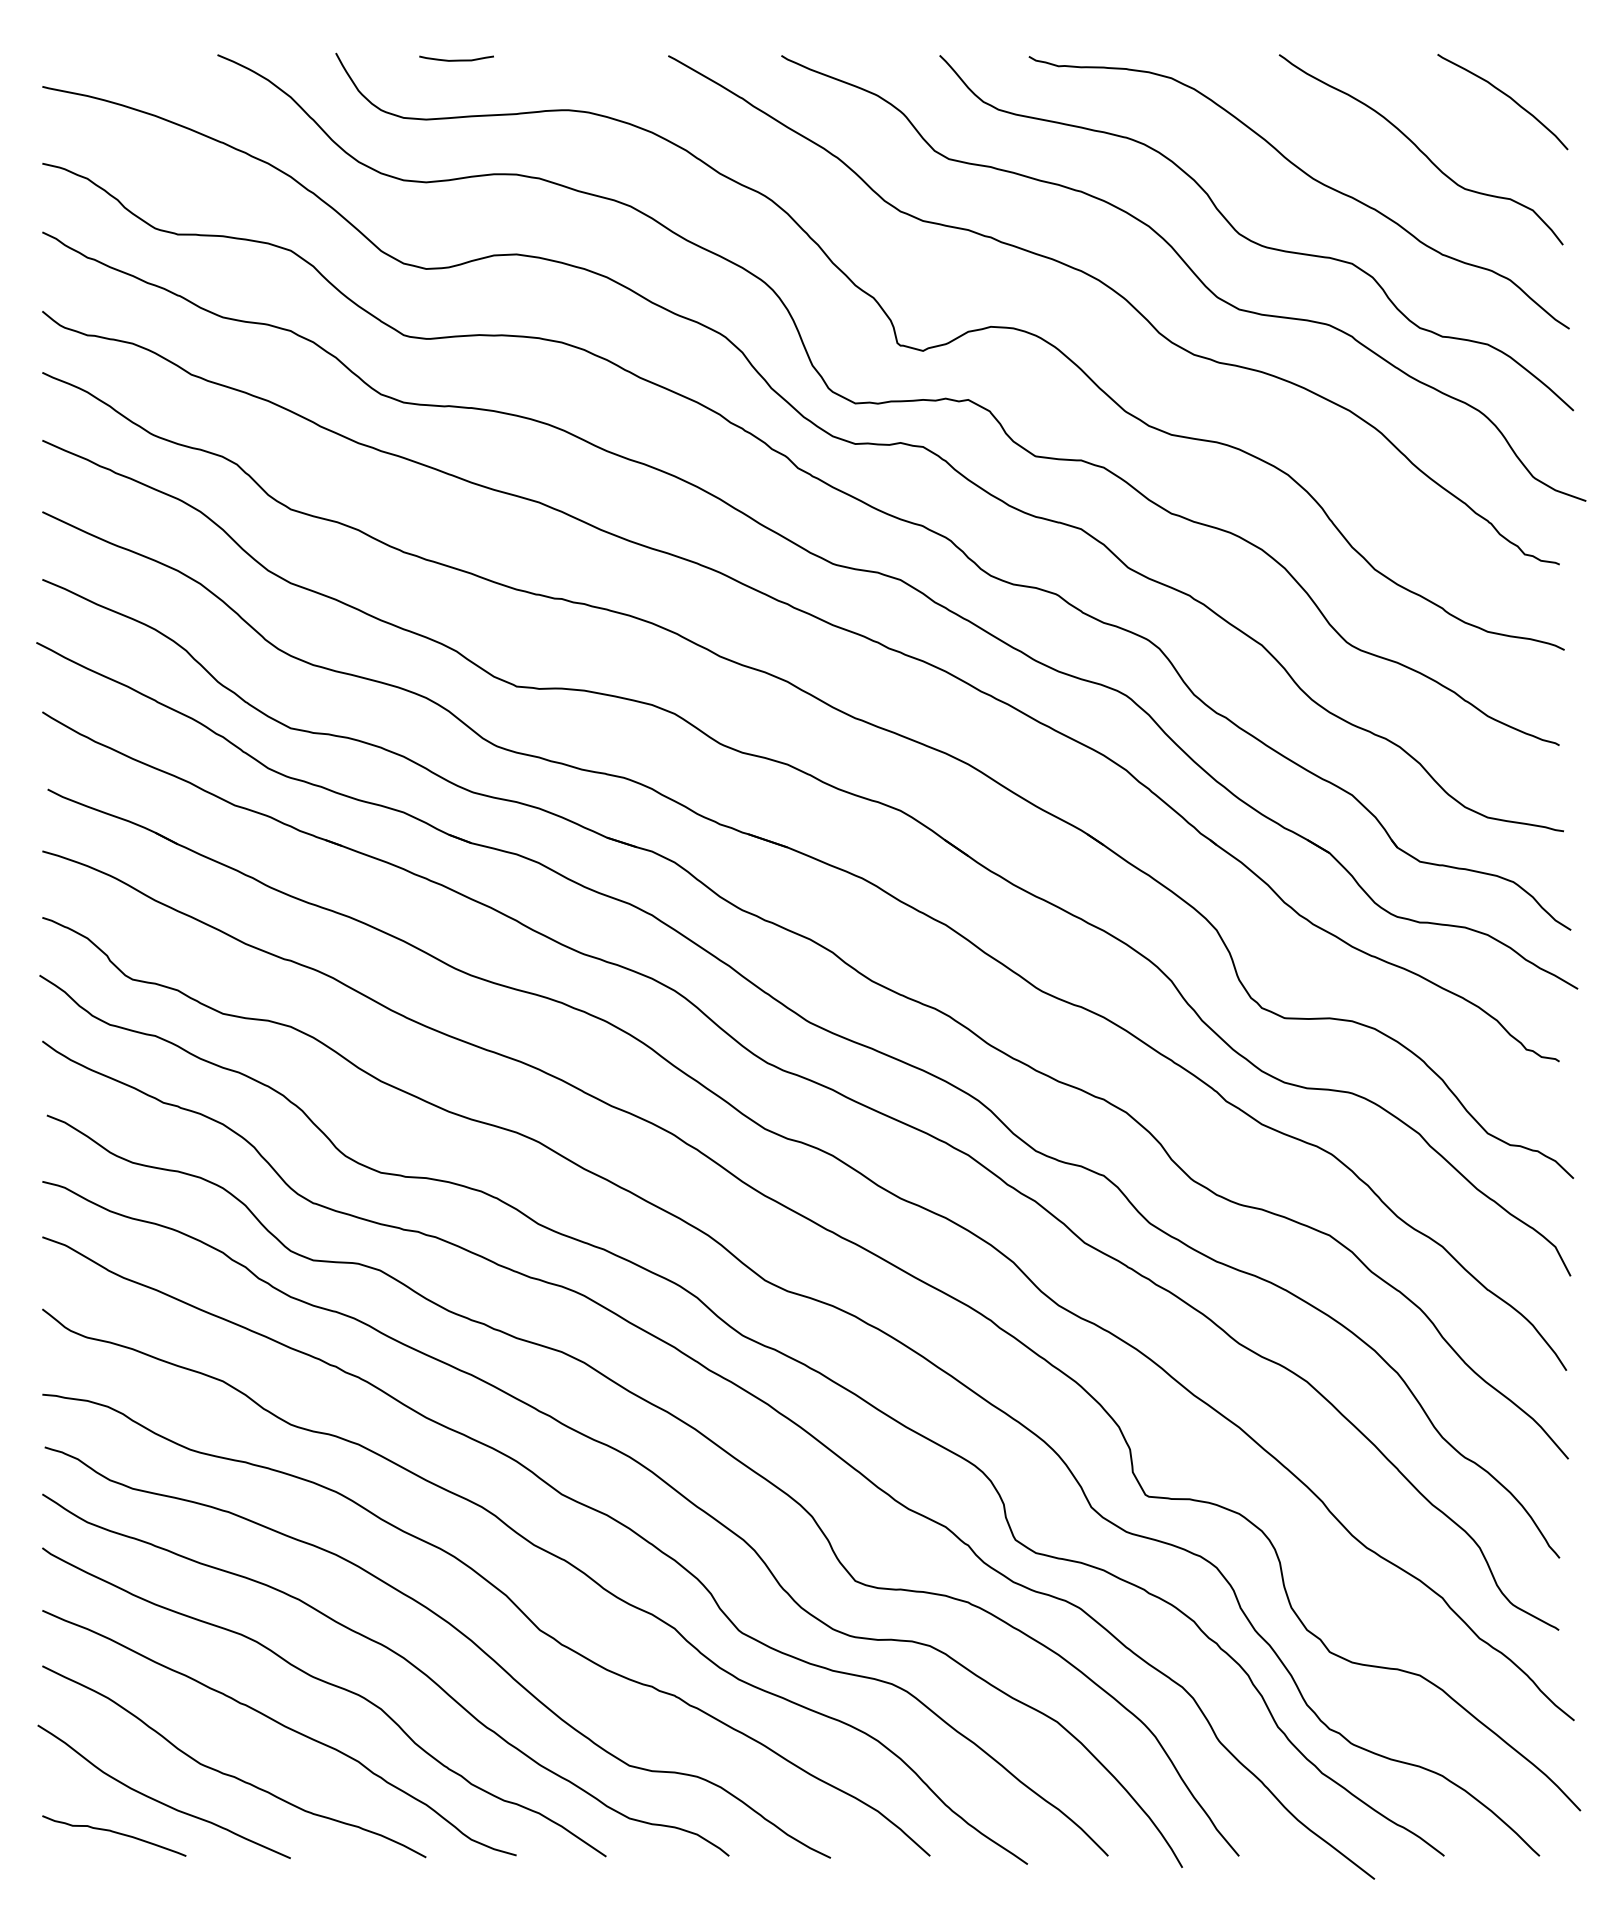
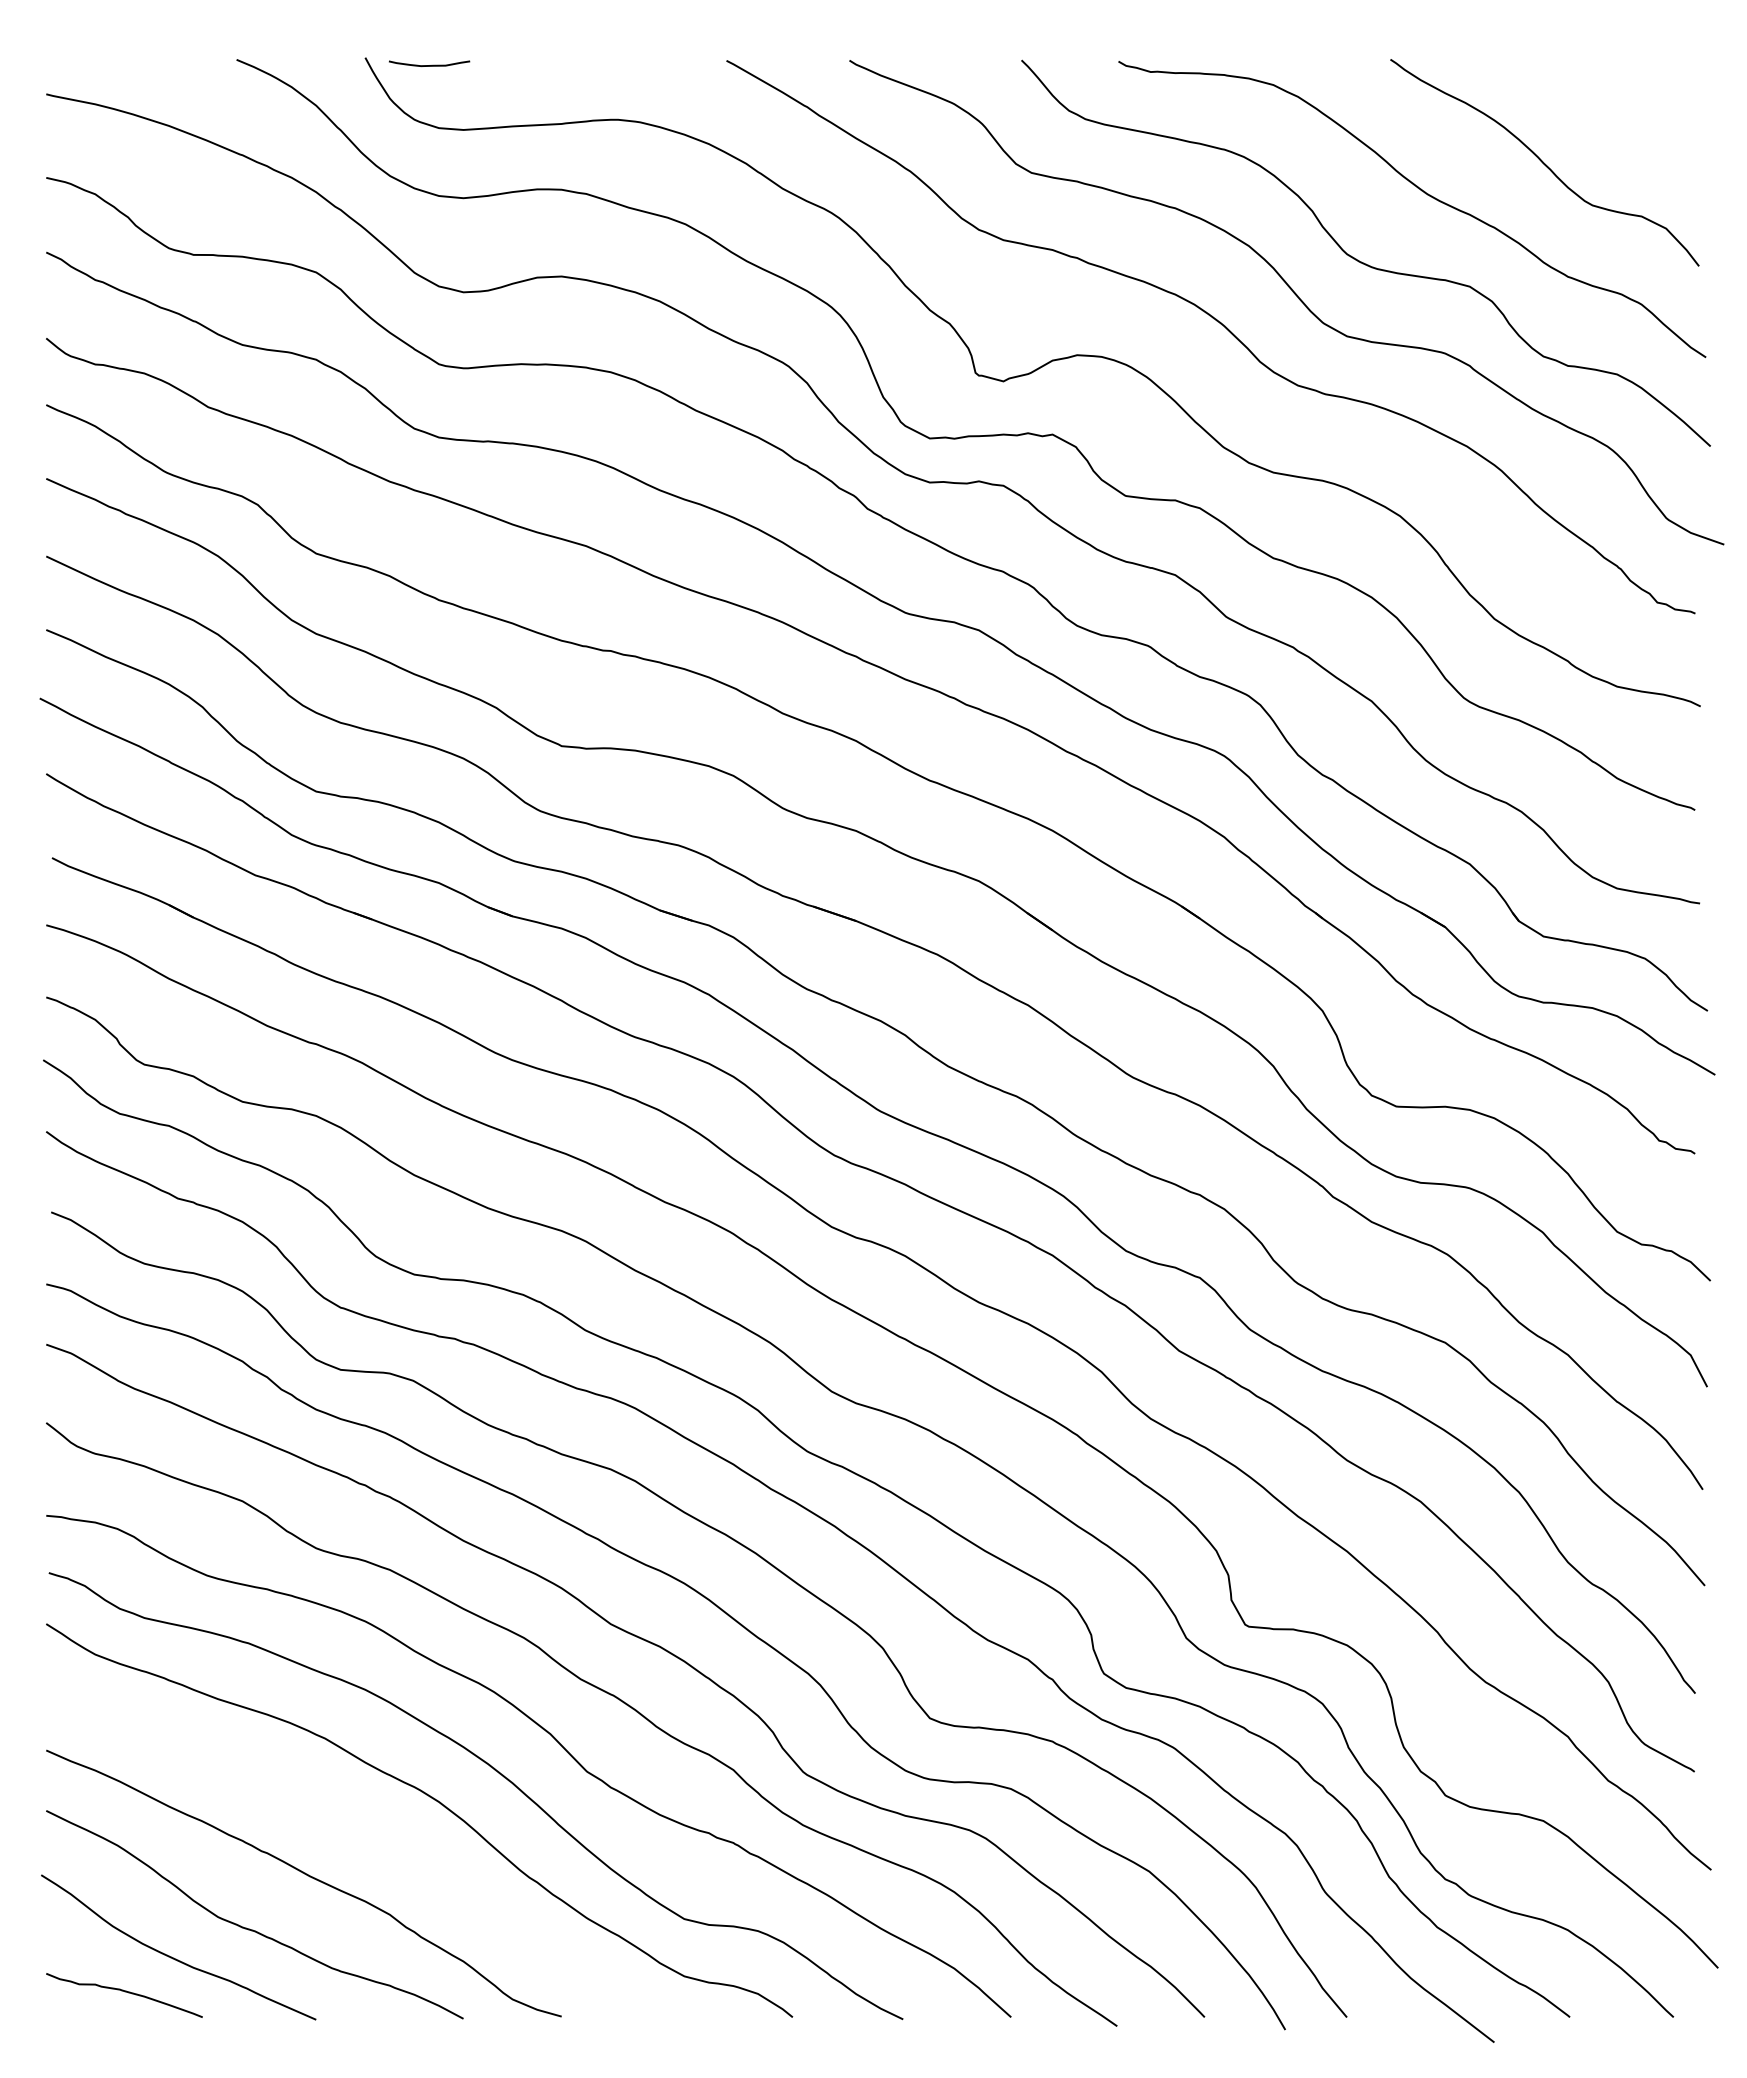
curve: (456, 60) -> (429, 65), moved
curve: (1506, 96) -> (1637, 104), removed
curve: (330, 1685) -> (359, 1831), removed

